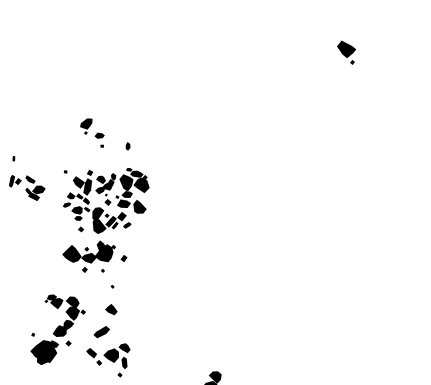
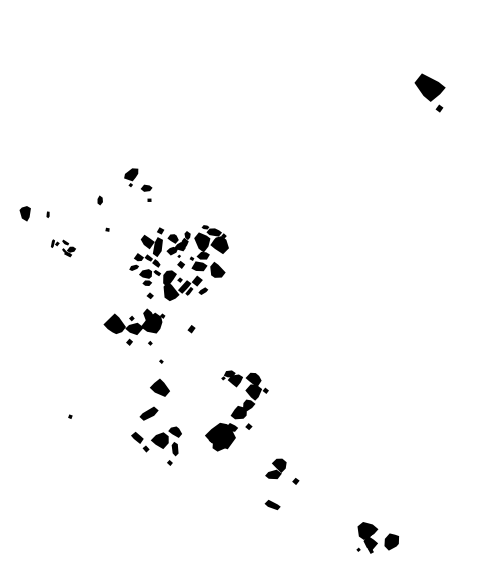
part: (346, 52) -> (429, 92), size x1.4
part: (127, 146) -> (99, 200), moved
part: (27, 188) -> (63, 248), size x0.6
part: (105, 200) -> (178, 262), moved
part: (123, 258) -> (191, 329), moved
part: (110, 309) -> (159, 387), size x1.4
part: (57, 329) -> (236, 410), moved

